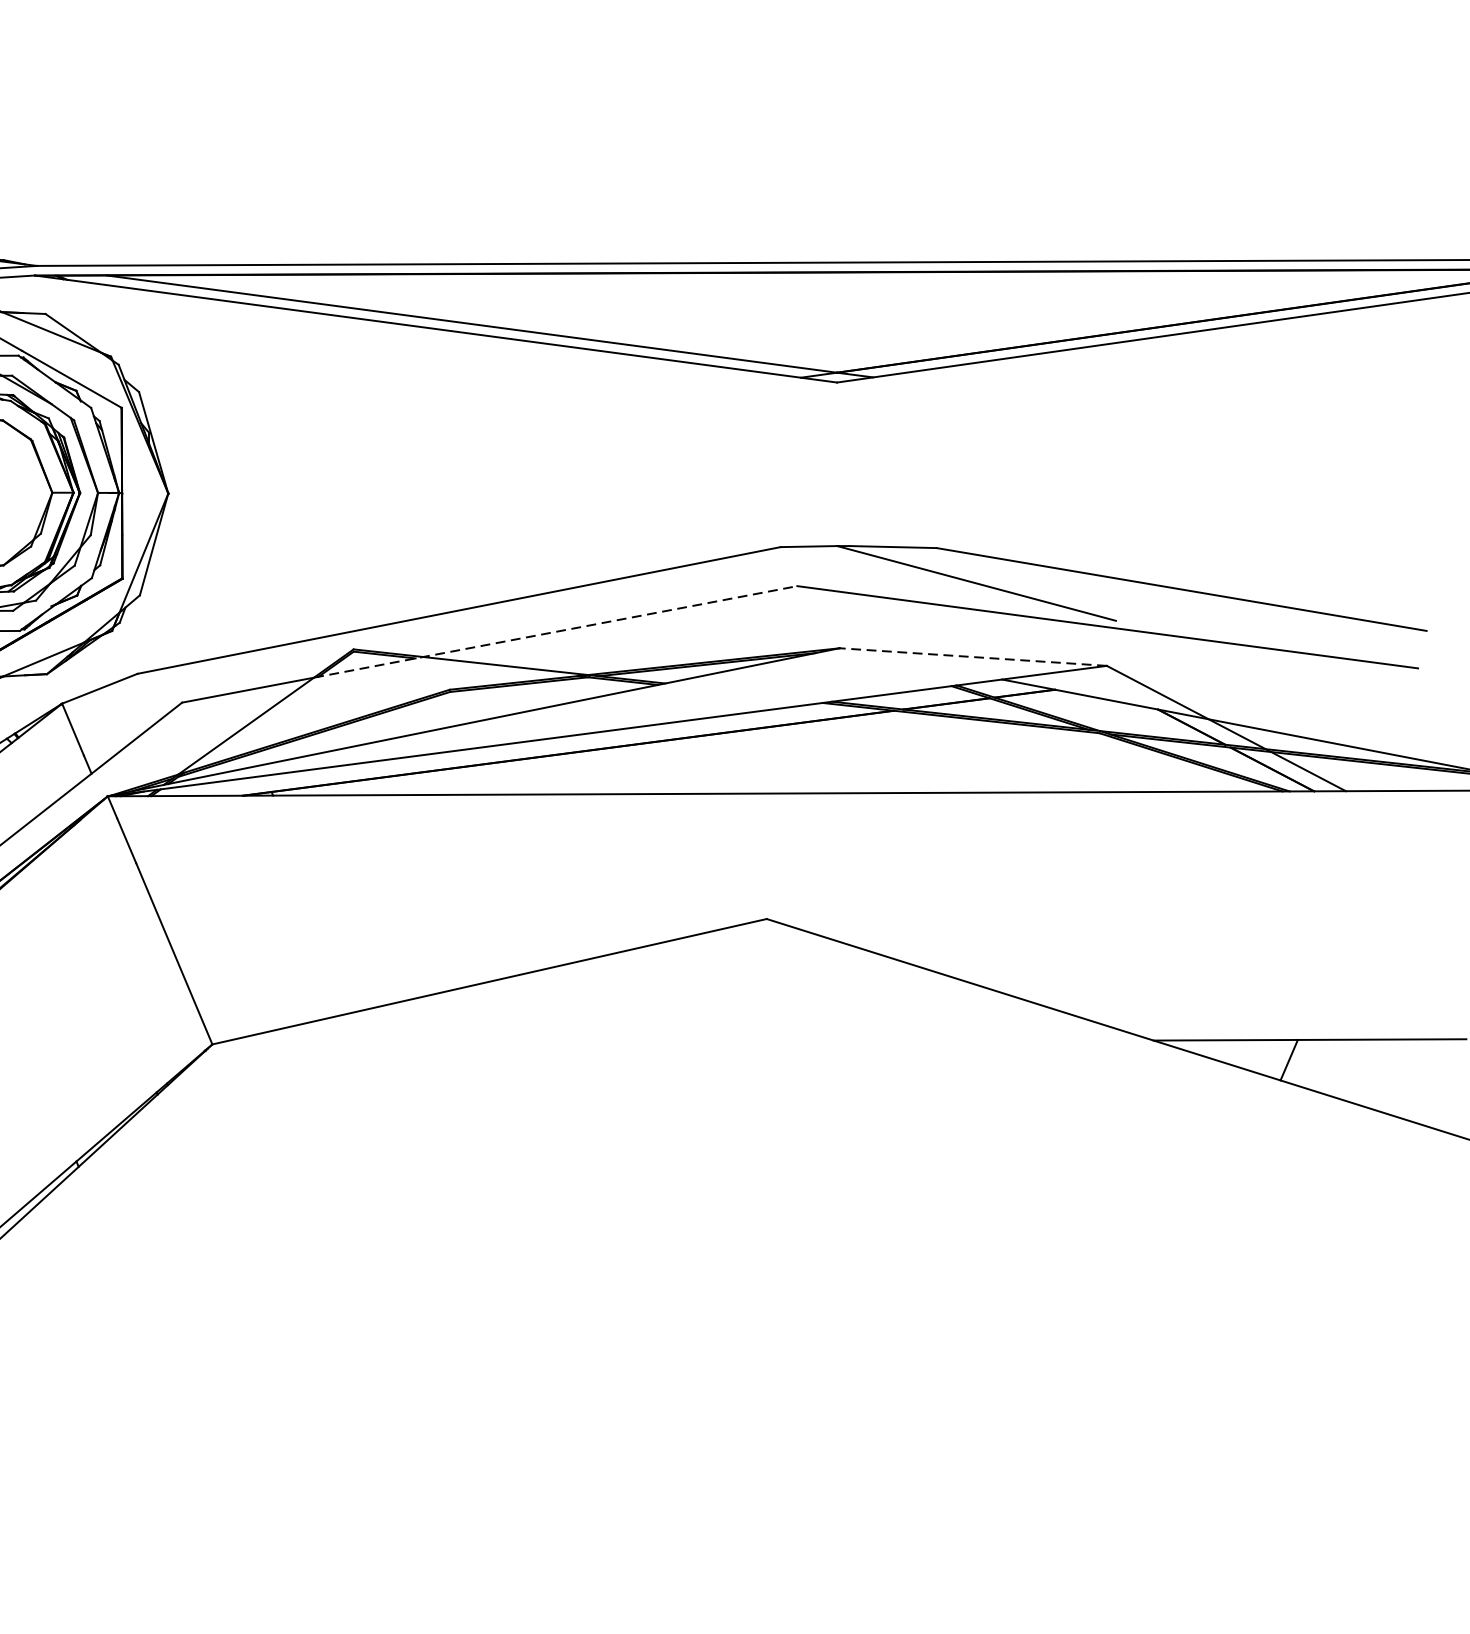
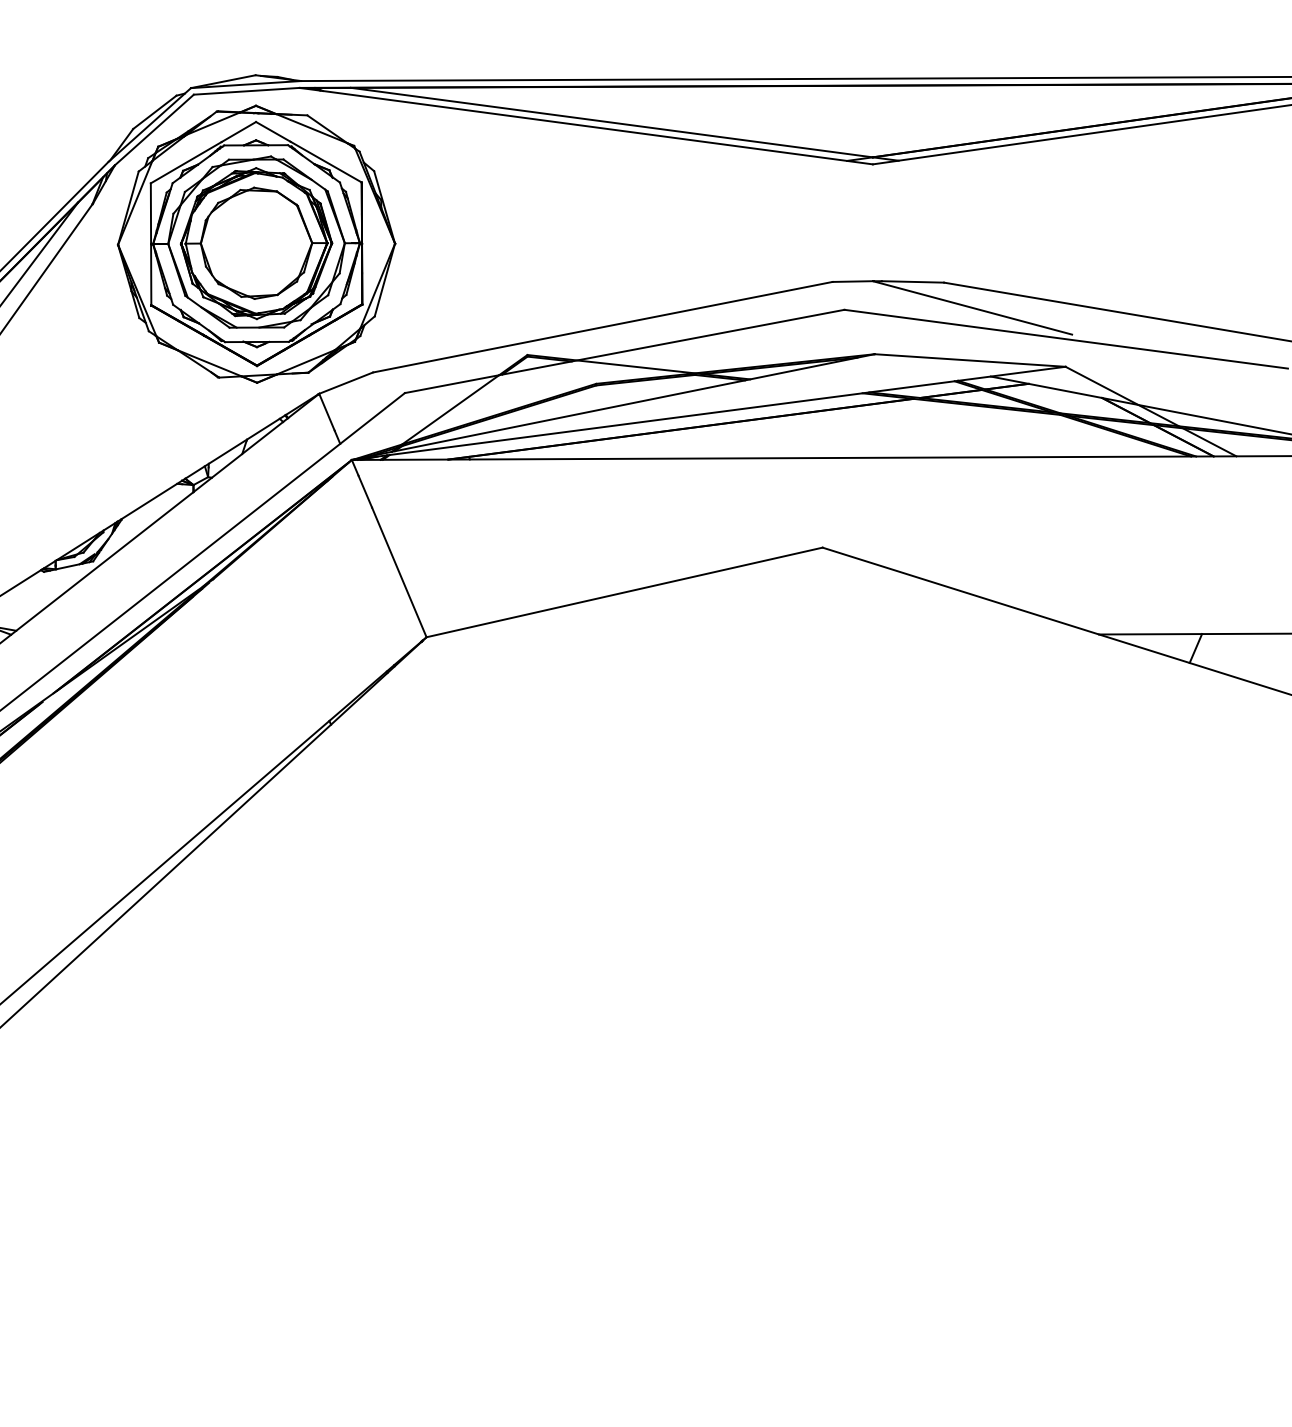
line: (555, 631) -> (671, 342), dashed -> solid
line: (973, 657) -> (970, 360), dashed -> solid

